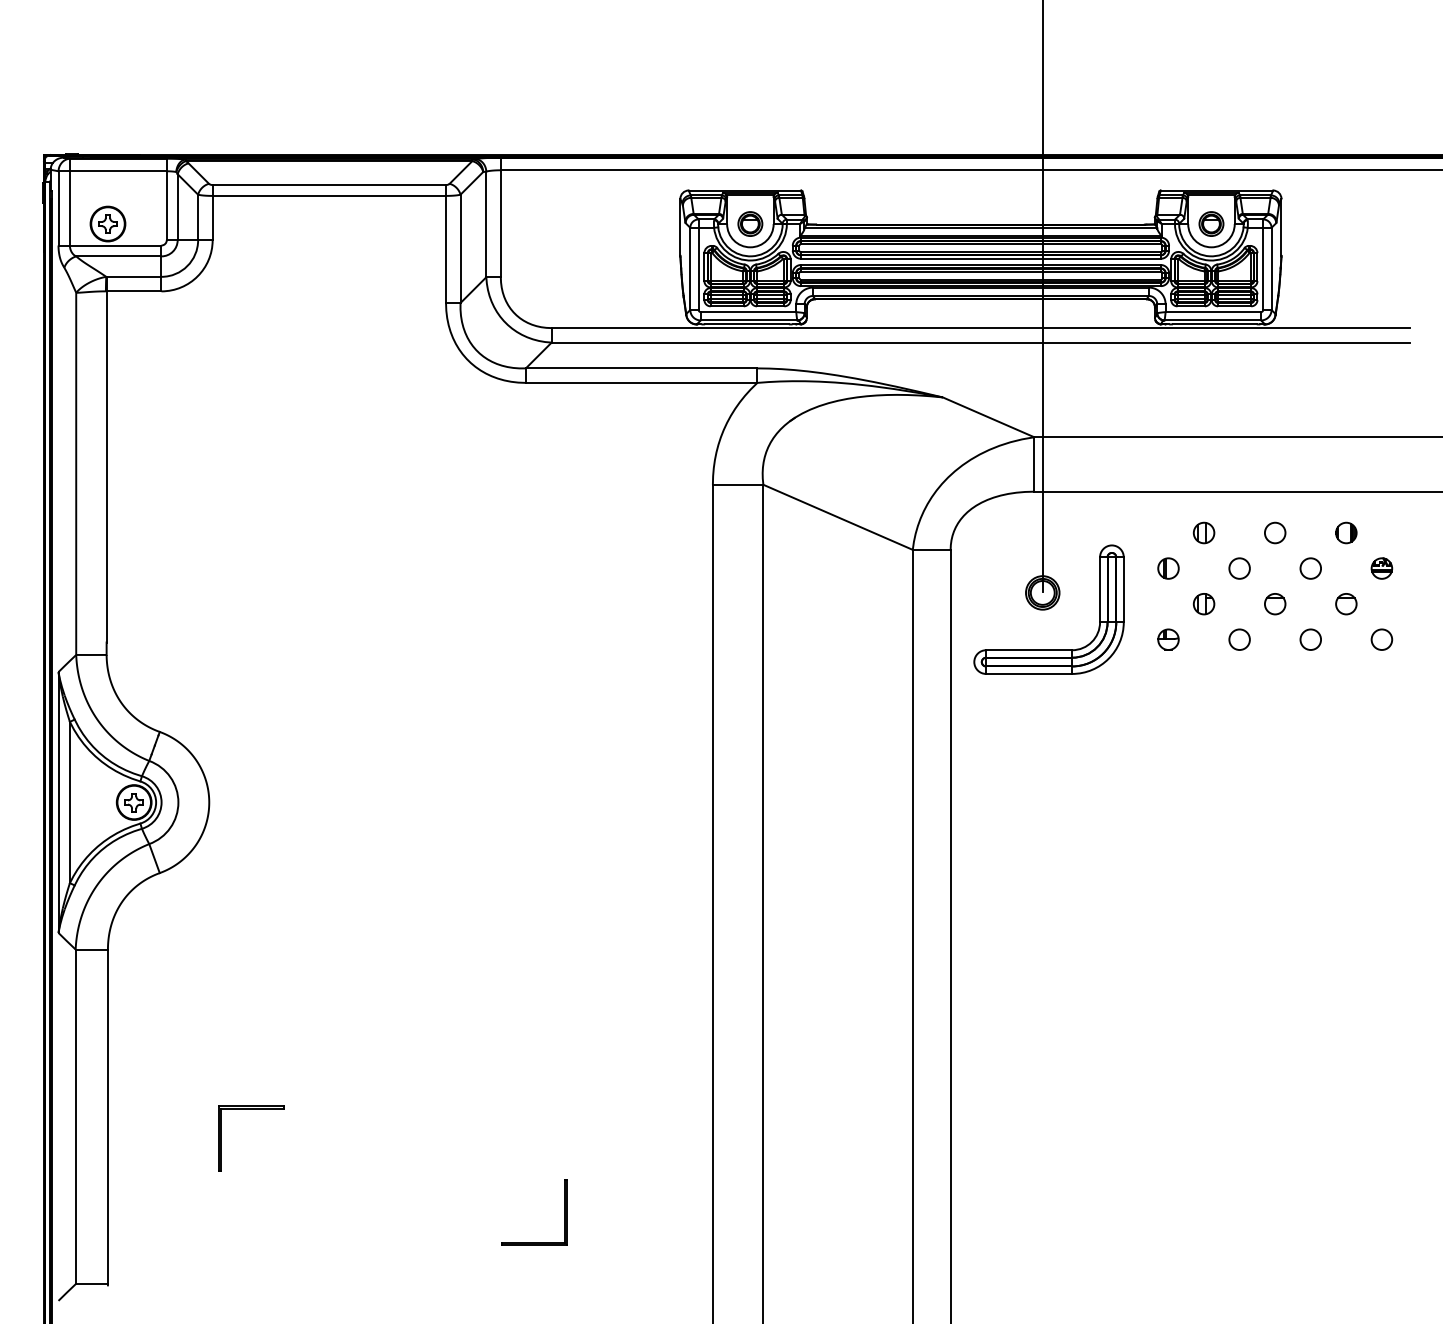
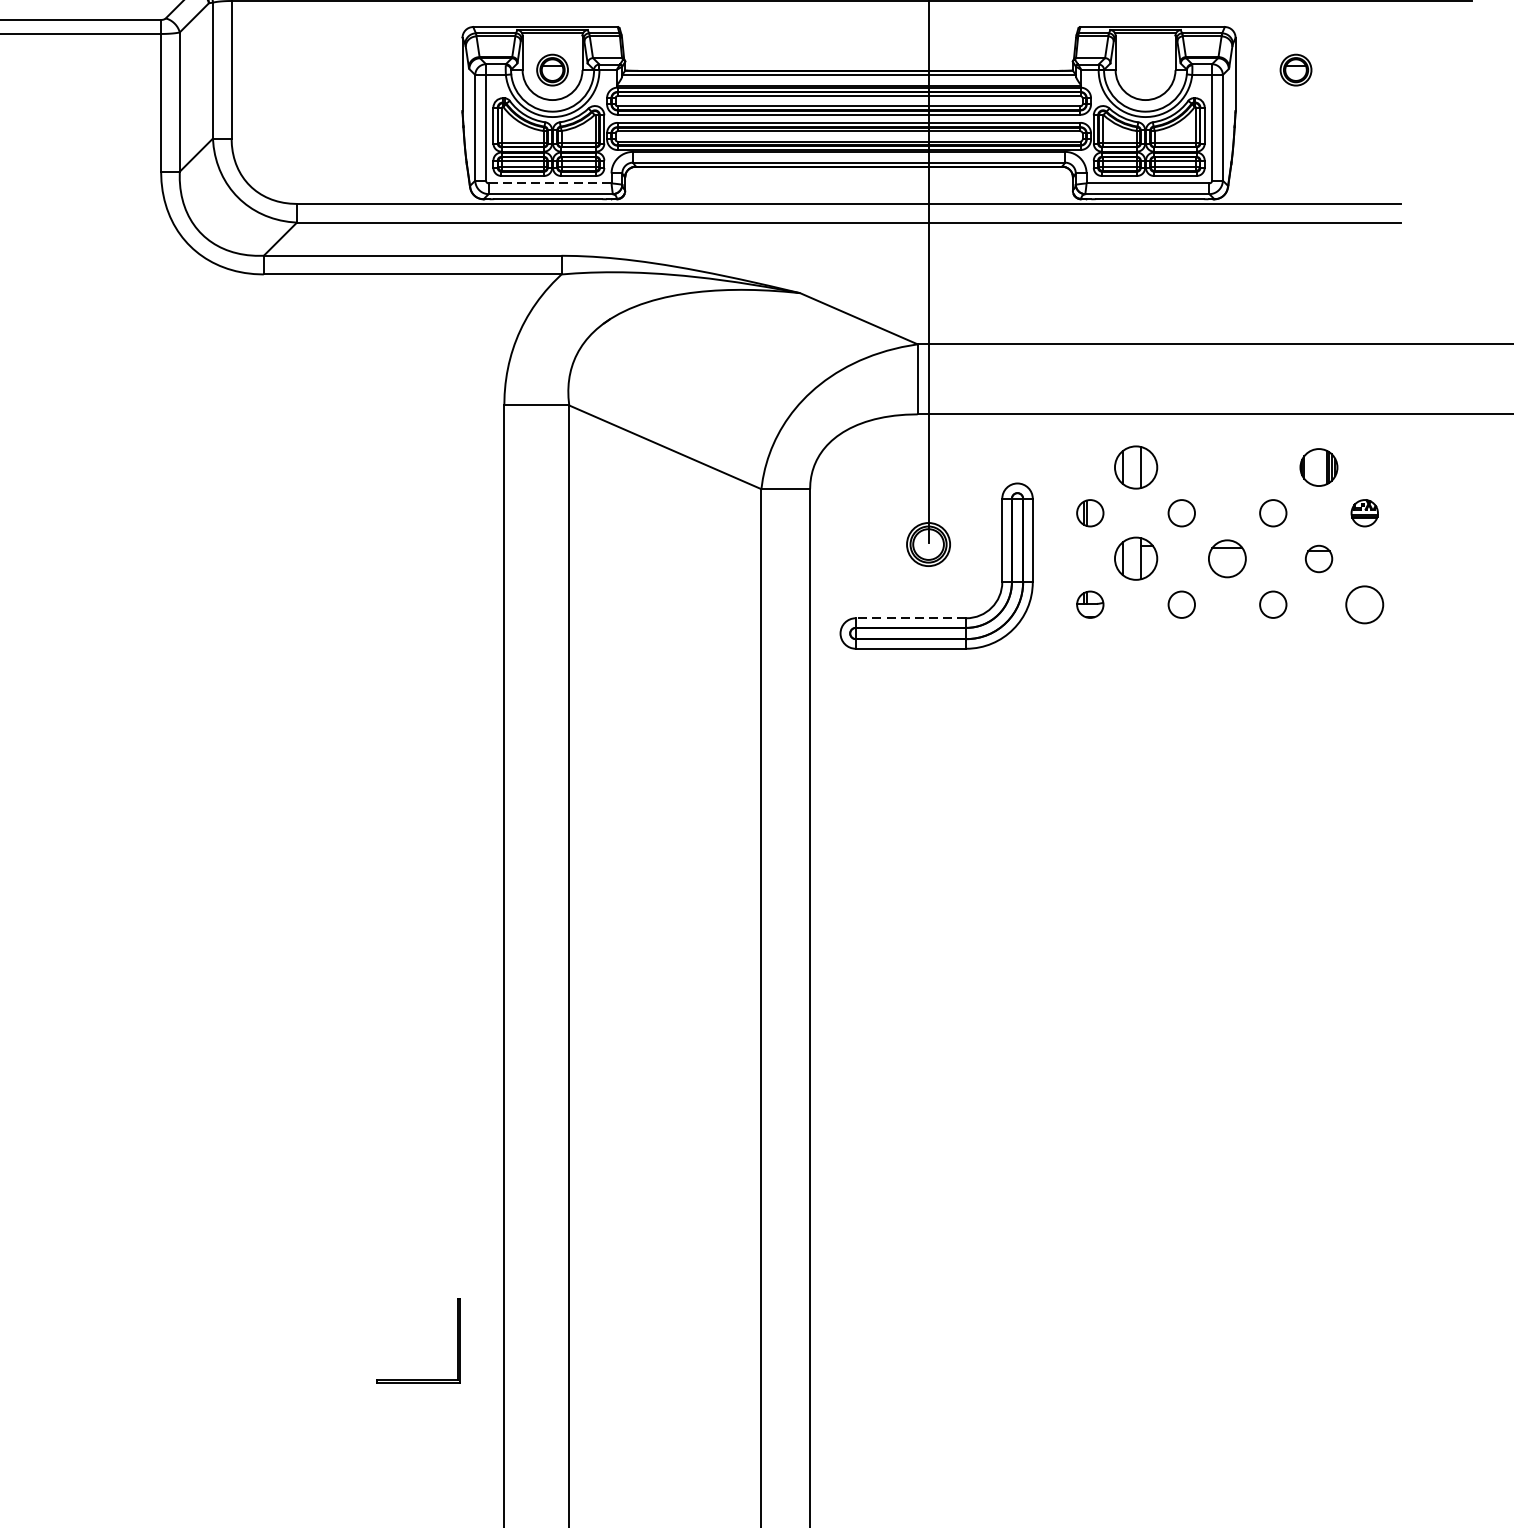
part: (1211, 223) -> (1296, 69), moved
line: (748, 312) -> (550, 183), solid -> dashed
part: (1203, 532) -> (1135, 466), size x1.6
circle: (1275, 532) -> (1227, 466), removed
part: (1346, 532) -> (1319, 466), size x1.4
part: (1203, 604) -> (1135, 559), size x1.6
part: (1275, 604) -> (1227, 559), size x1.4
circle: (1381, 639) -> (1364, 604), size x1.4
line: (1029, 650) -> (911, 618), solid -> dashed
part: (564, 1212) -> (457, 1341), moved

